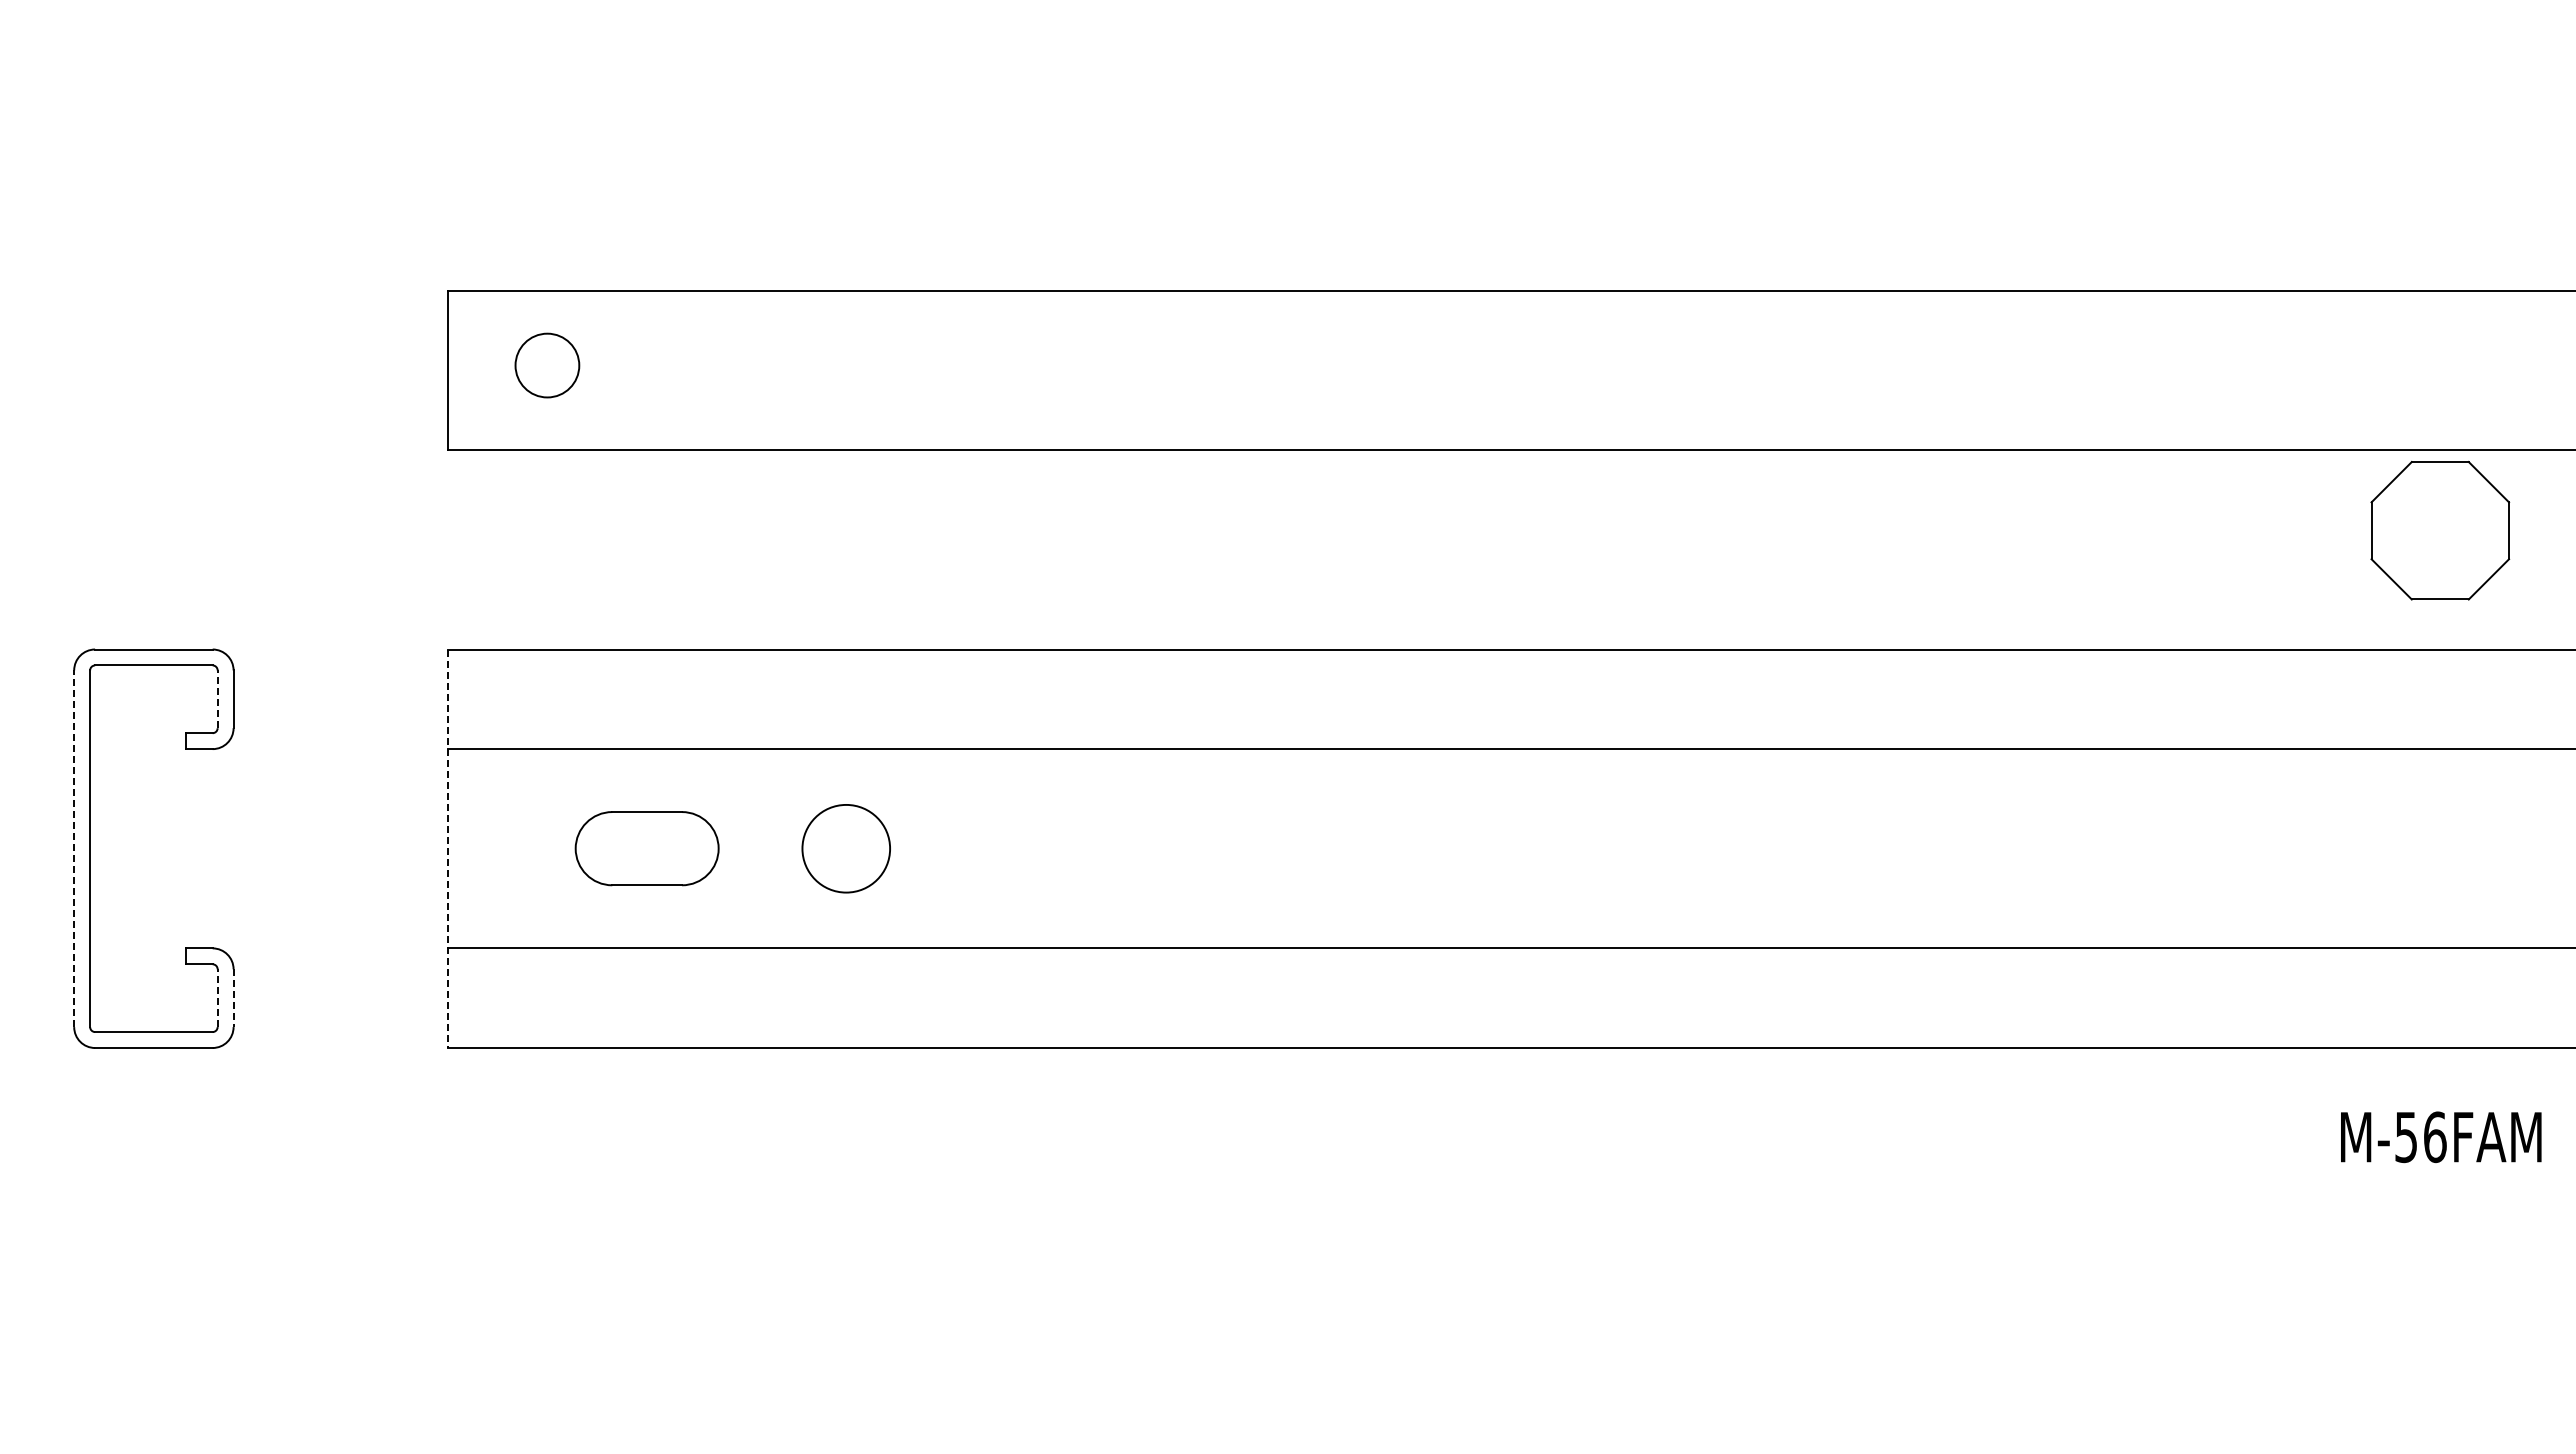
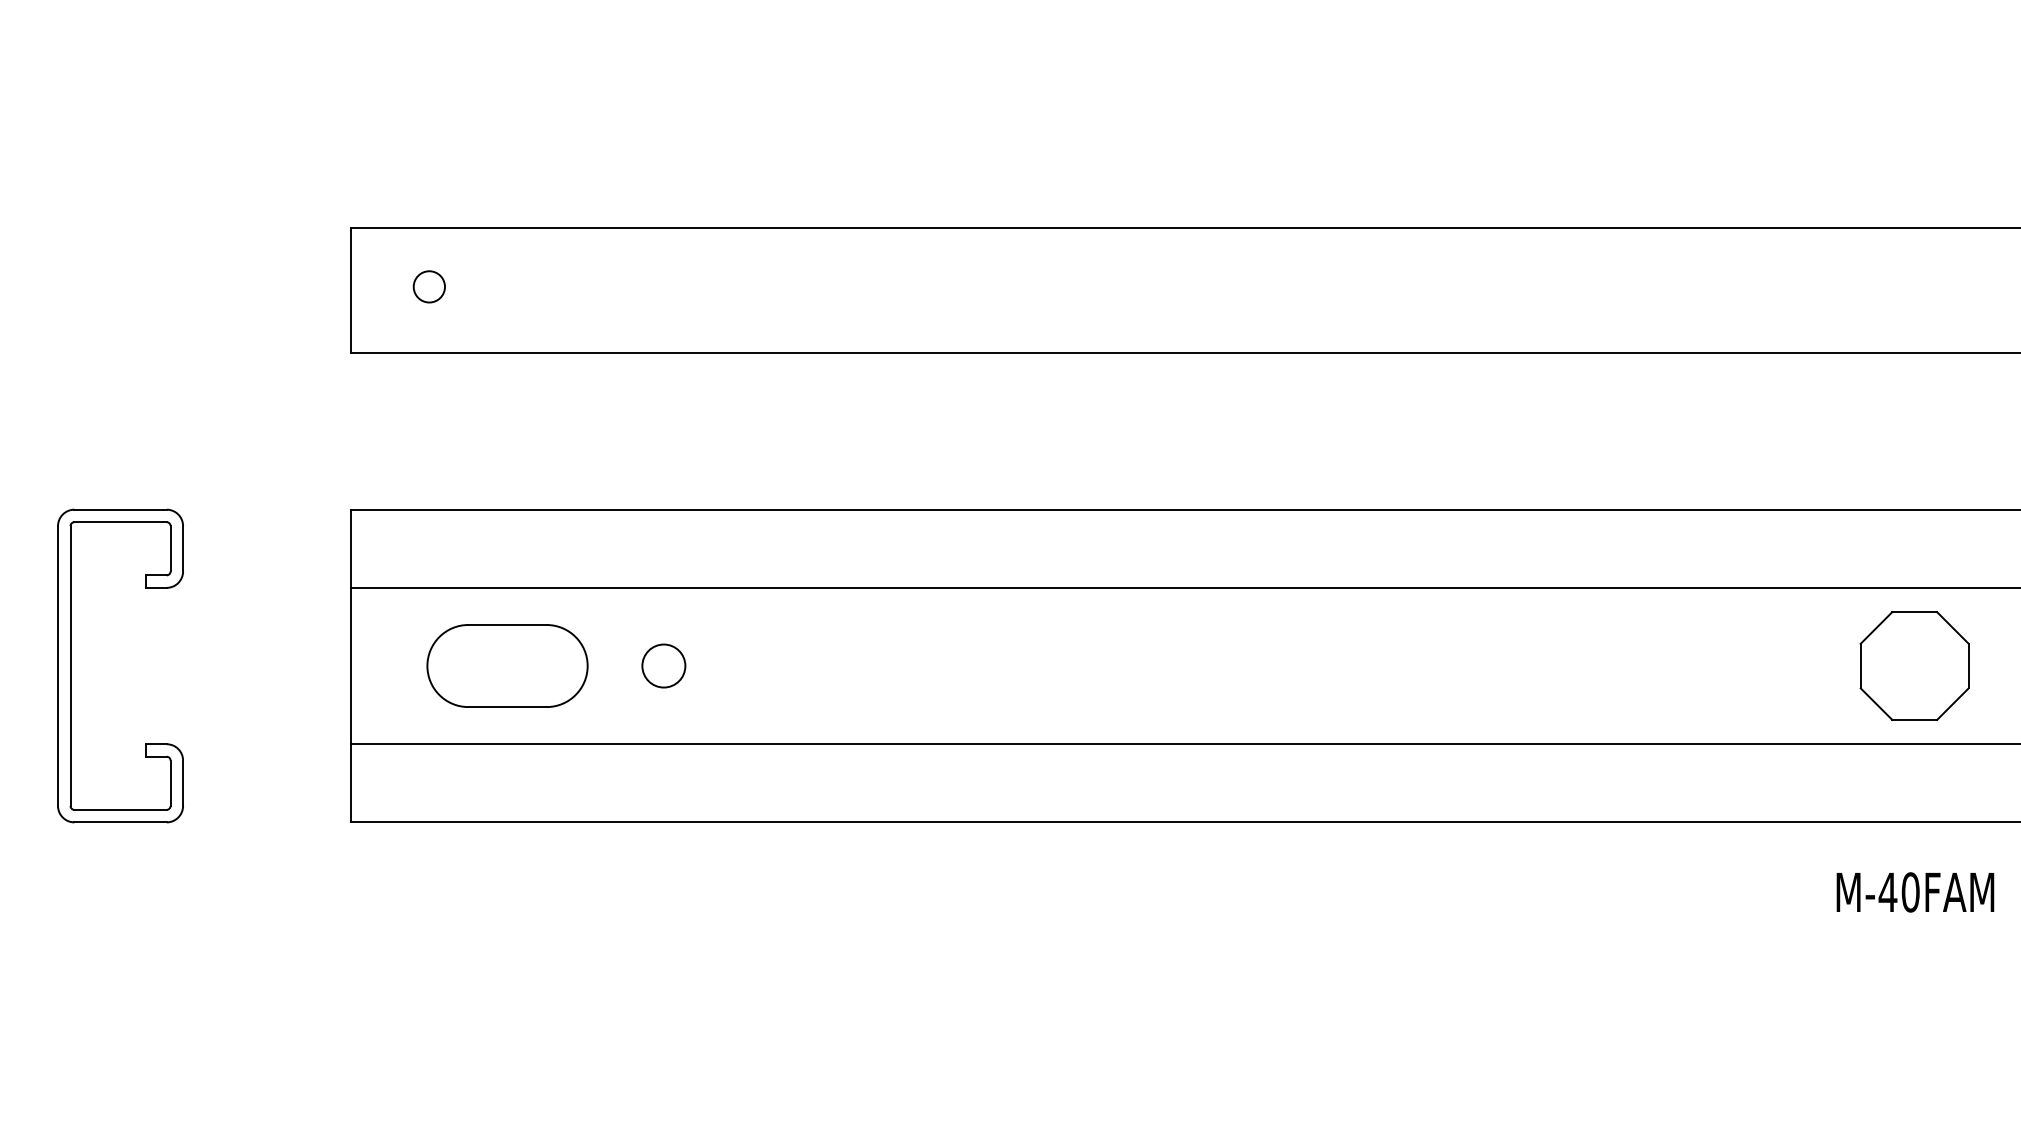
circle: (547, 365) -> (429, 286), size x0.62
part: (2440, 530) -> (1914, 665), moved
line: (217, 699) -> (170, 548), dashed -> solid
line: (74, 848) -> (58, 665), dashed -> solid
part: (647, 848) -> (507, 665), size x1.43
circle: (845, 848) -> (663, 665), size x0.62
line: (447, 849) -> (350, 666), dashed -> solid
line: (217, 998) -> (170, 783), dashed -> solid
line: (233, 998) -> (183, 783), dashed -> solid
text: (2420, 1137) -> (1899, 892), M-56FAM -> M-40FAM

